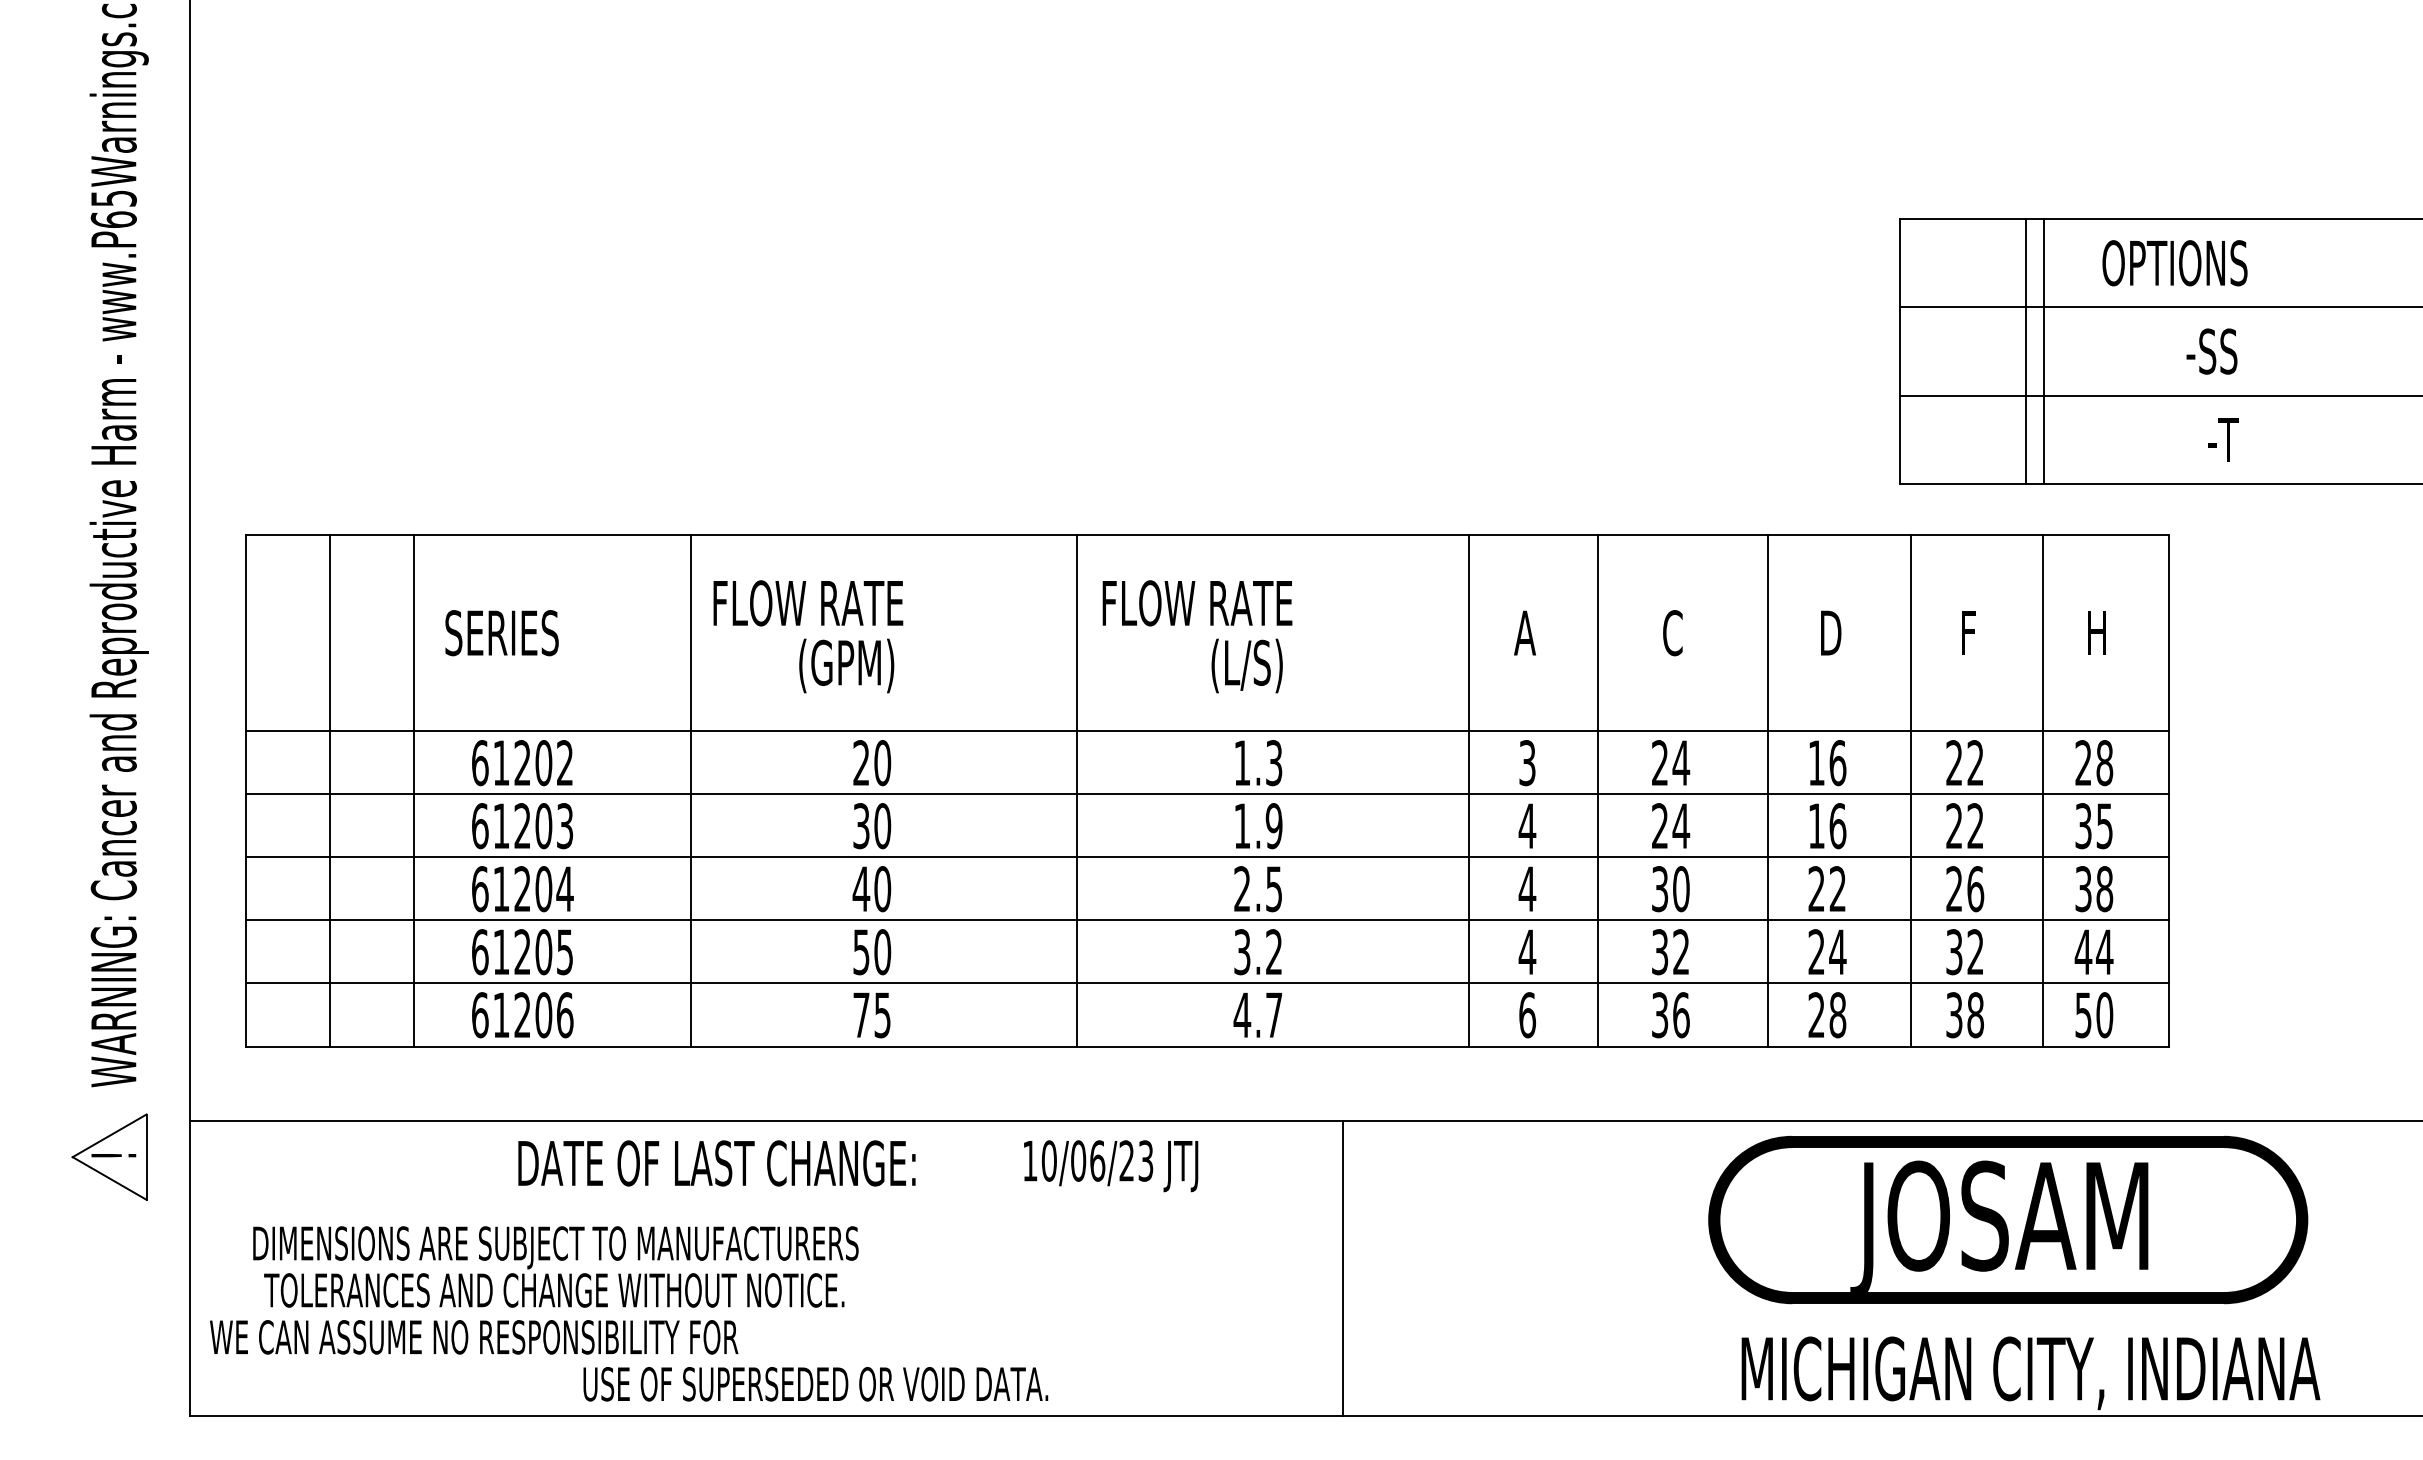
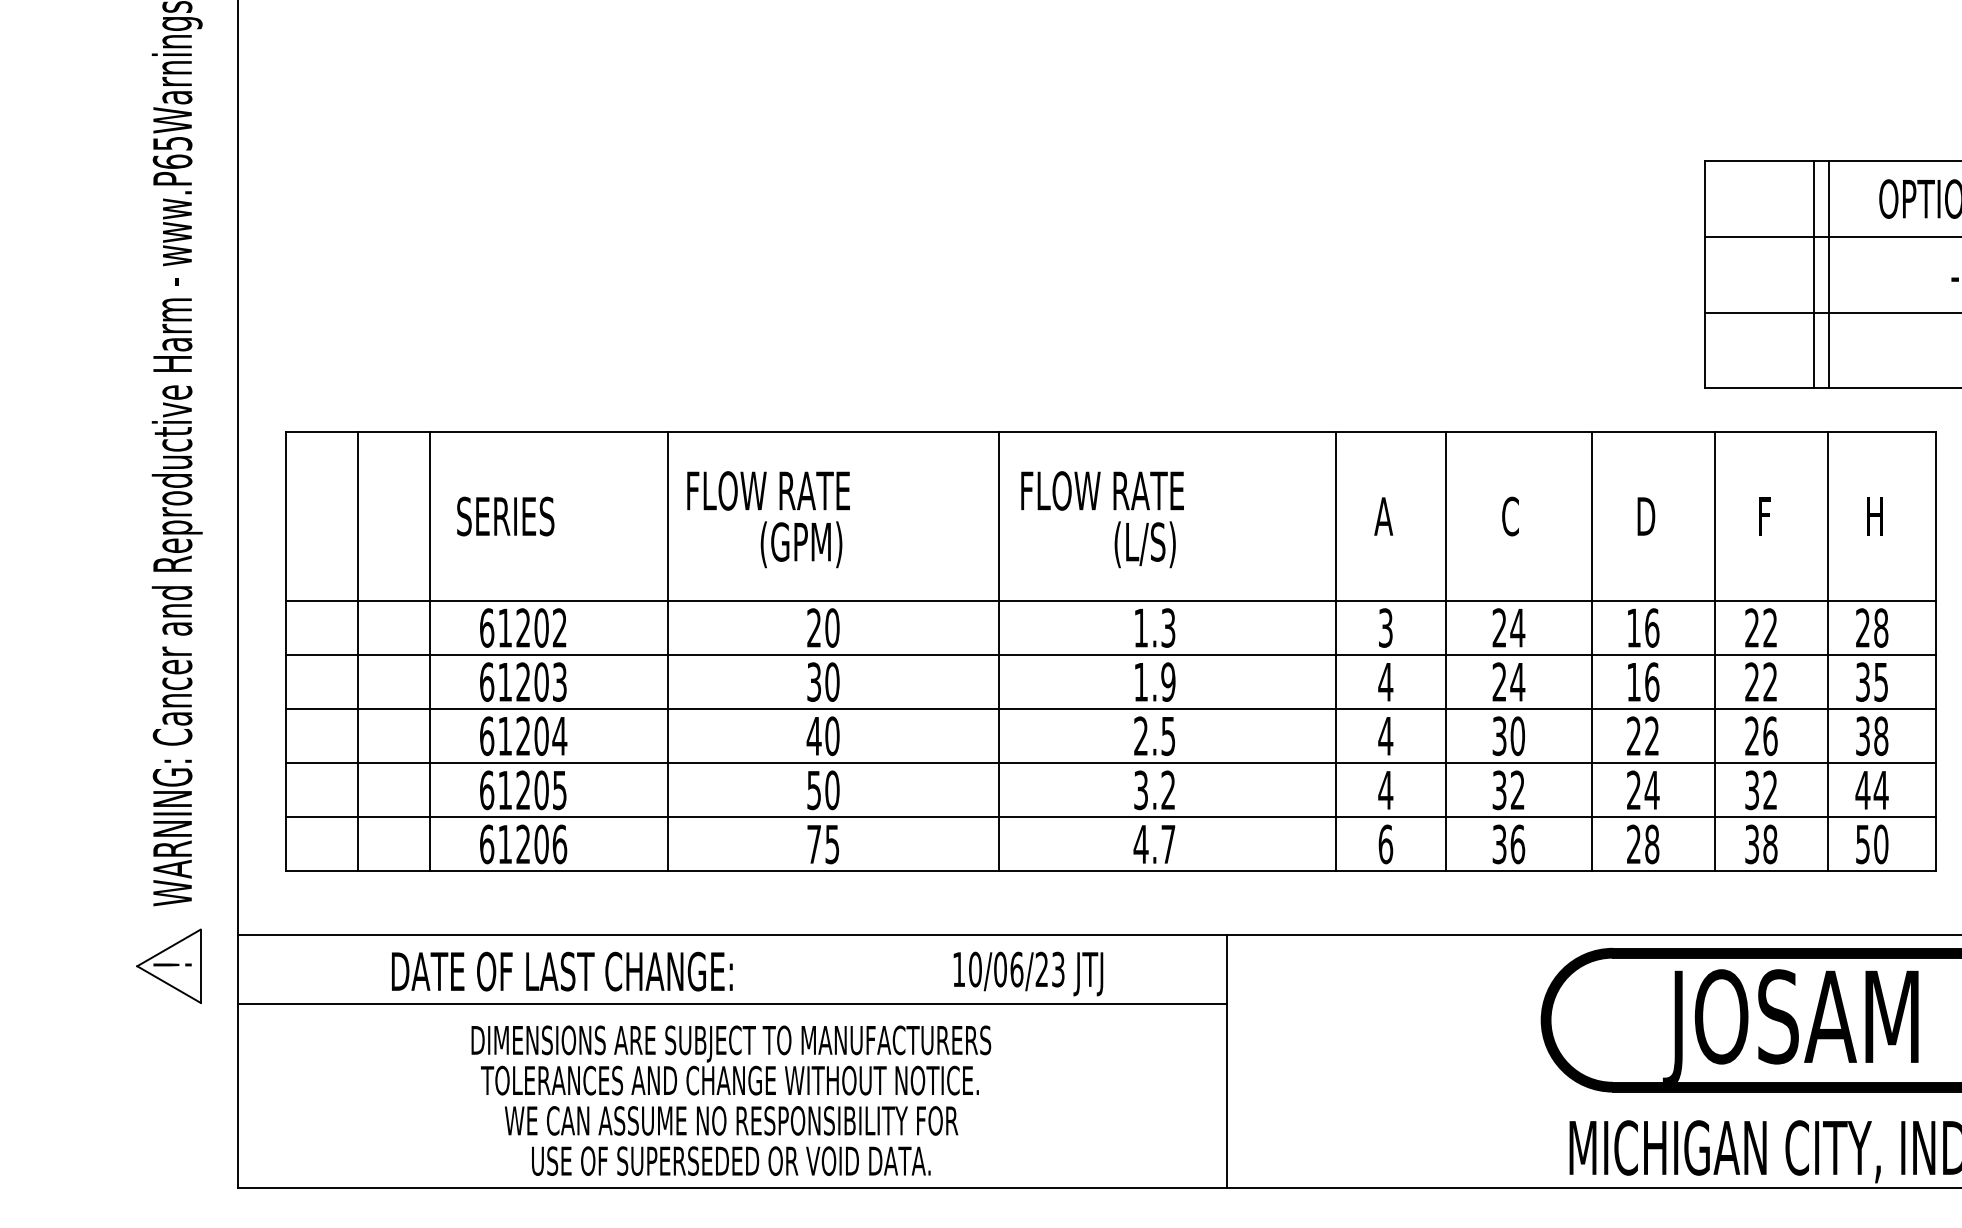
text: (716, 1163) -> (561, 971), moved
line: (766, 1201) -> (732, 1004), added
text: (555, 1266) -> (730, 1060), moved
text: (474, 1337) -> (731, 1121), moved
text: (815, 1384) -> (730, 1161), moved

